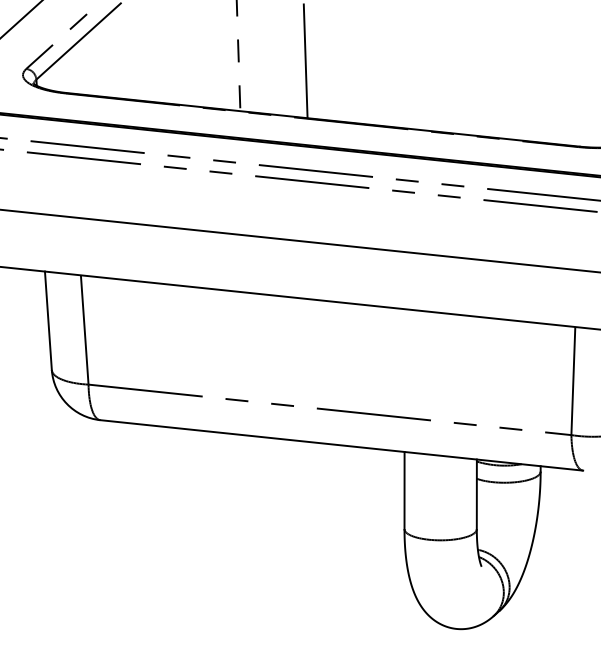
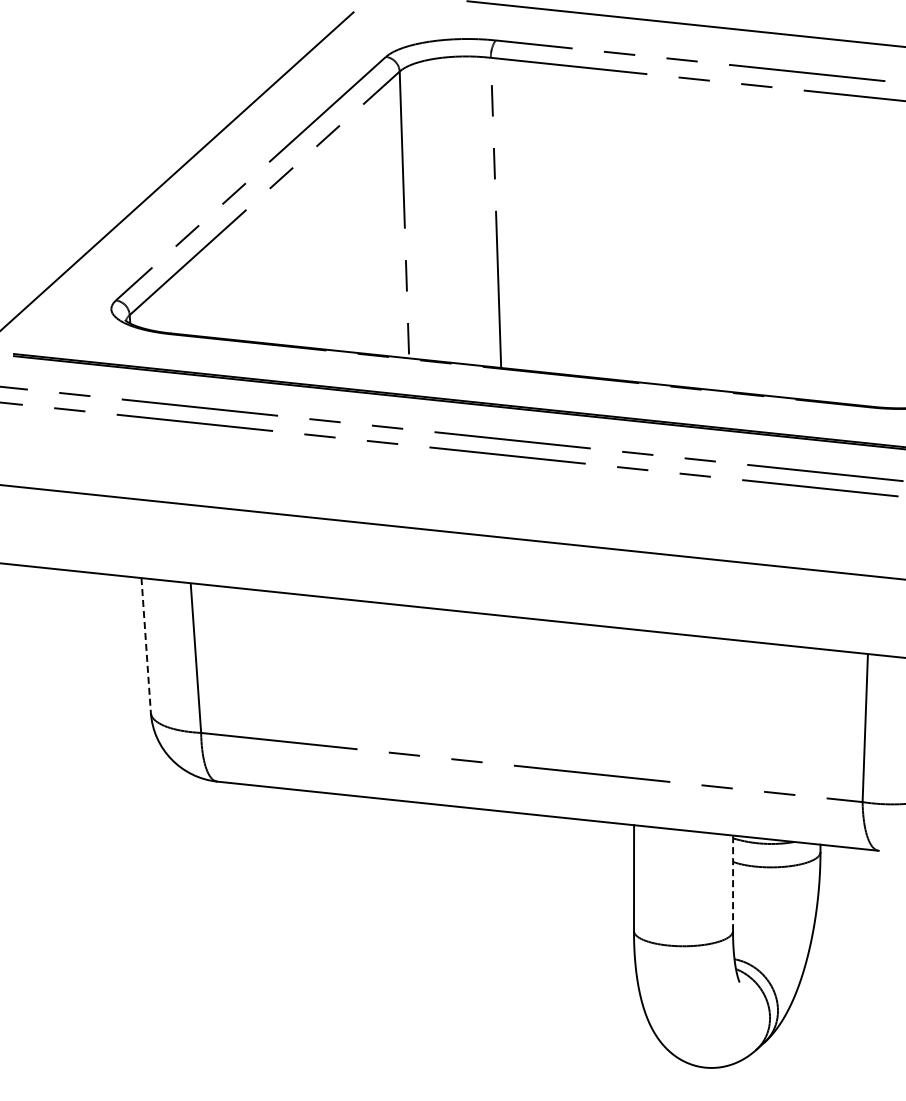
line: (48, 320) -> (146, 645), solid -> dashed
line: (477, 494) -> (733, 883), solid -> dashed

